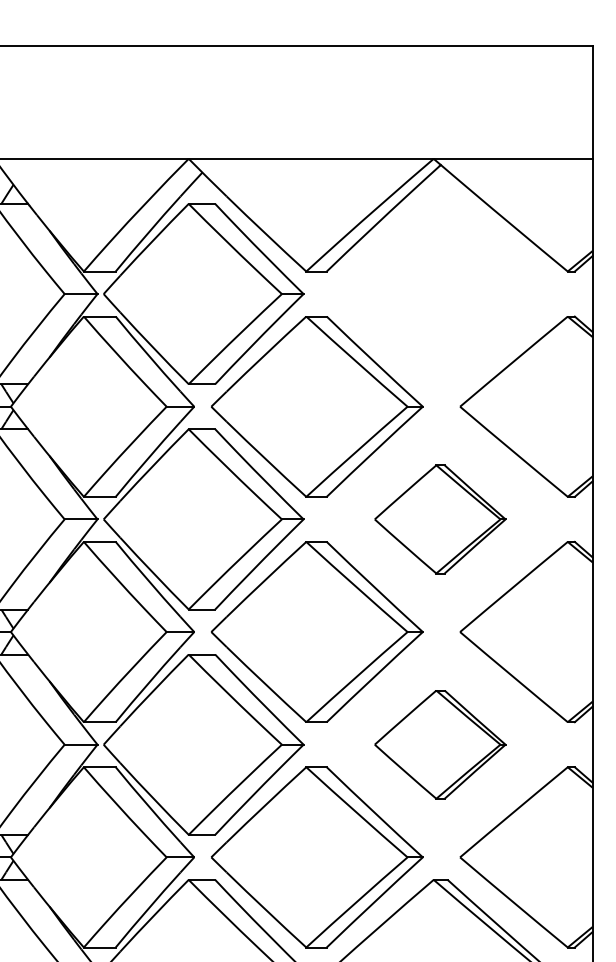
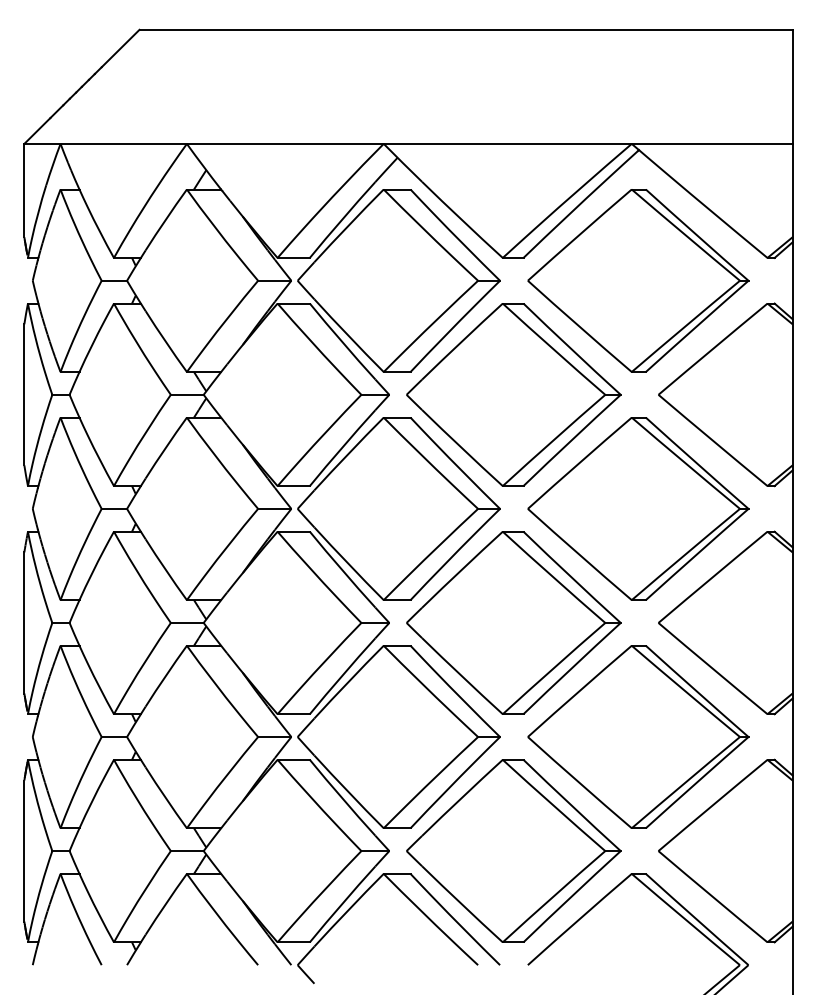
part: (440, 293) -> (638, 280), added
part: (440, 518) -> (638, 508), size x1.67
part: (440, 744) -> (638, 736), size x1.67

